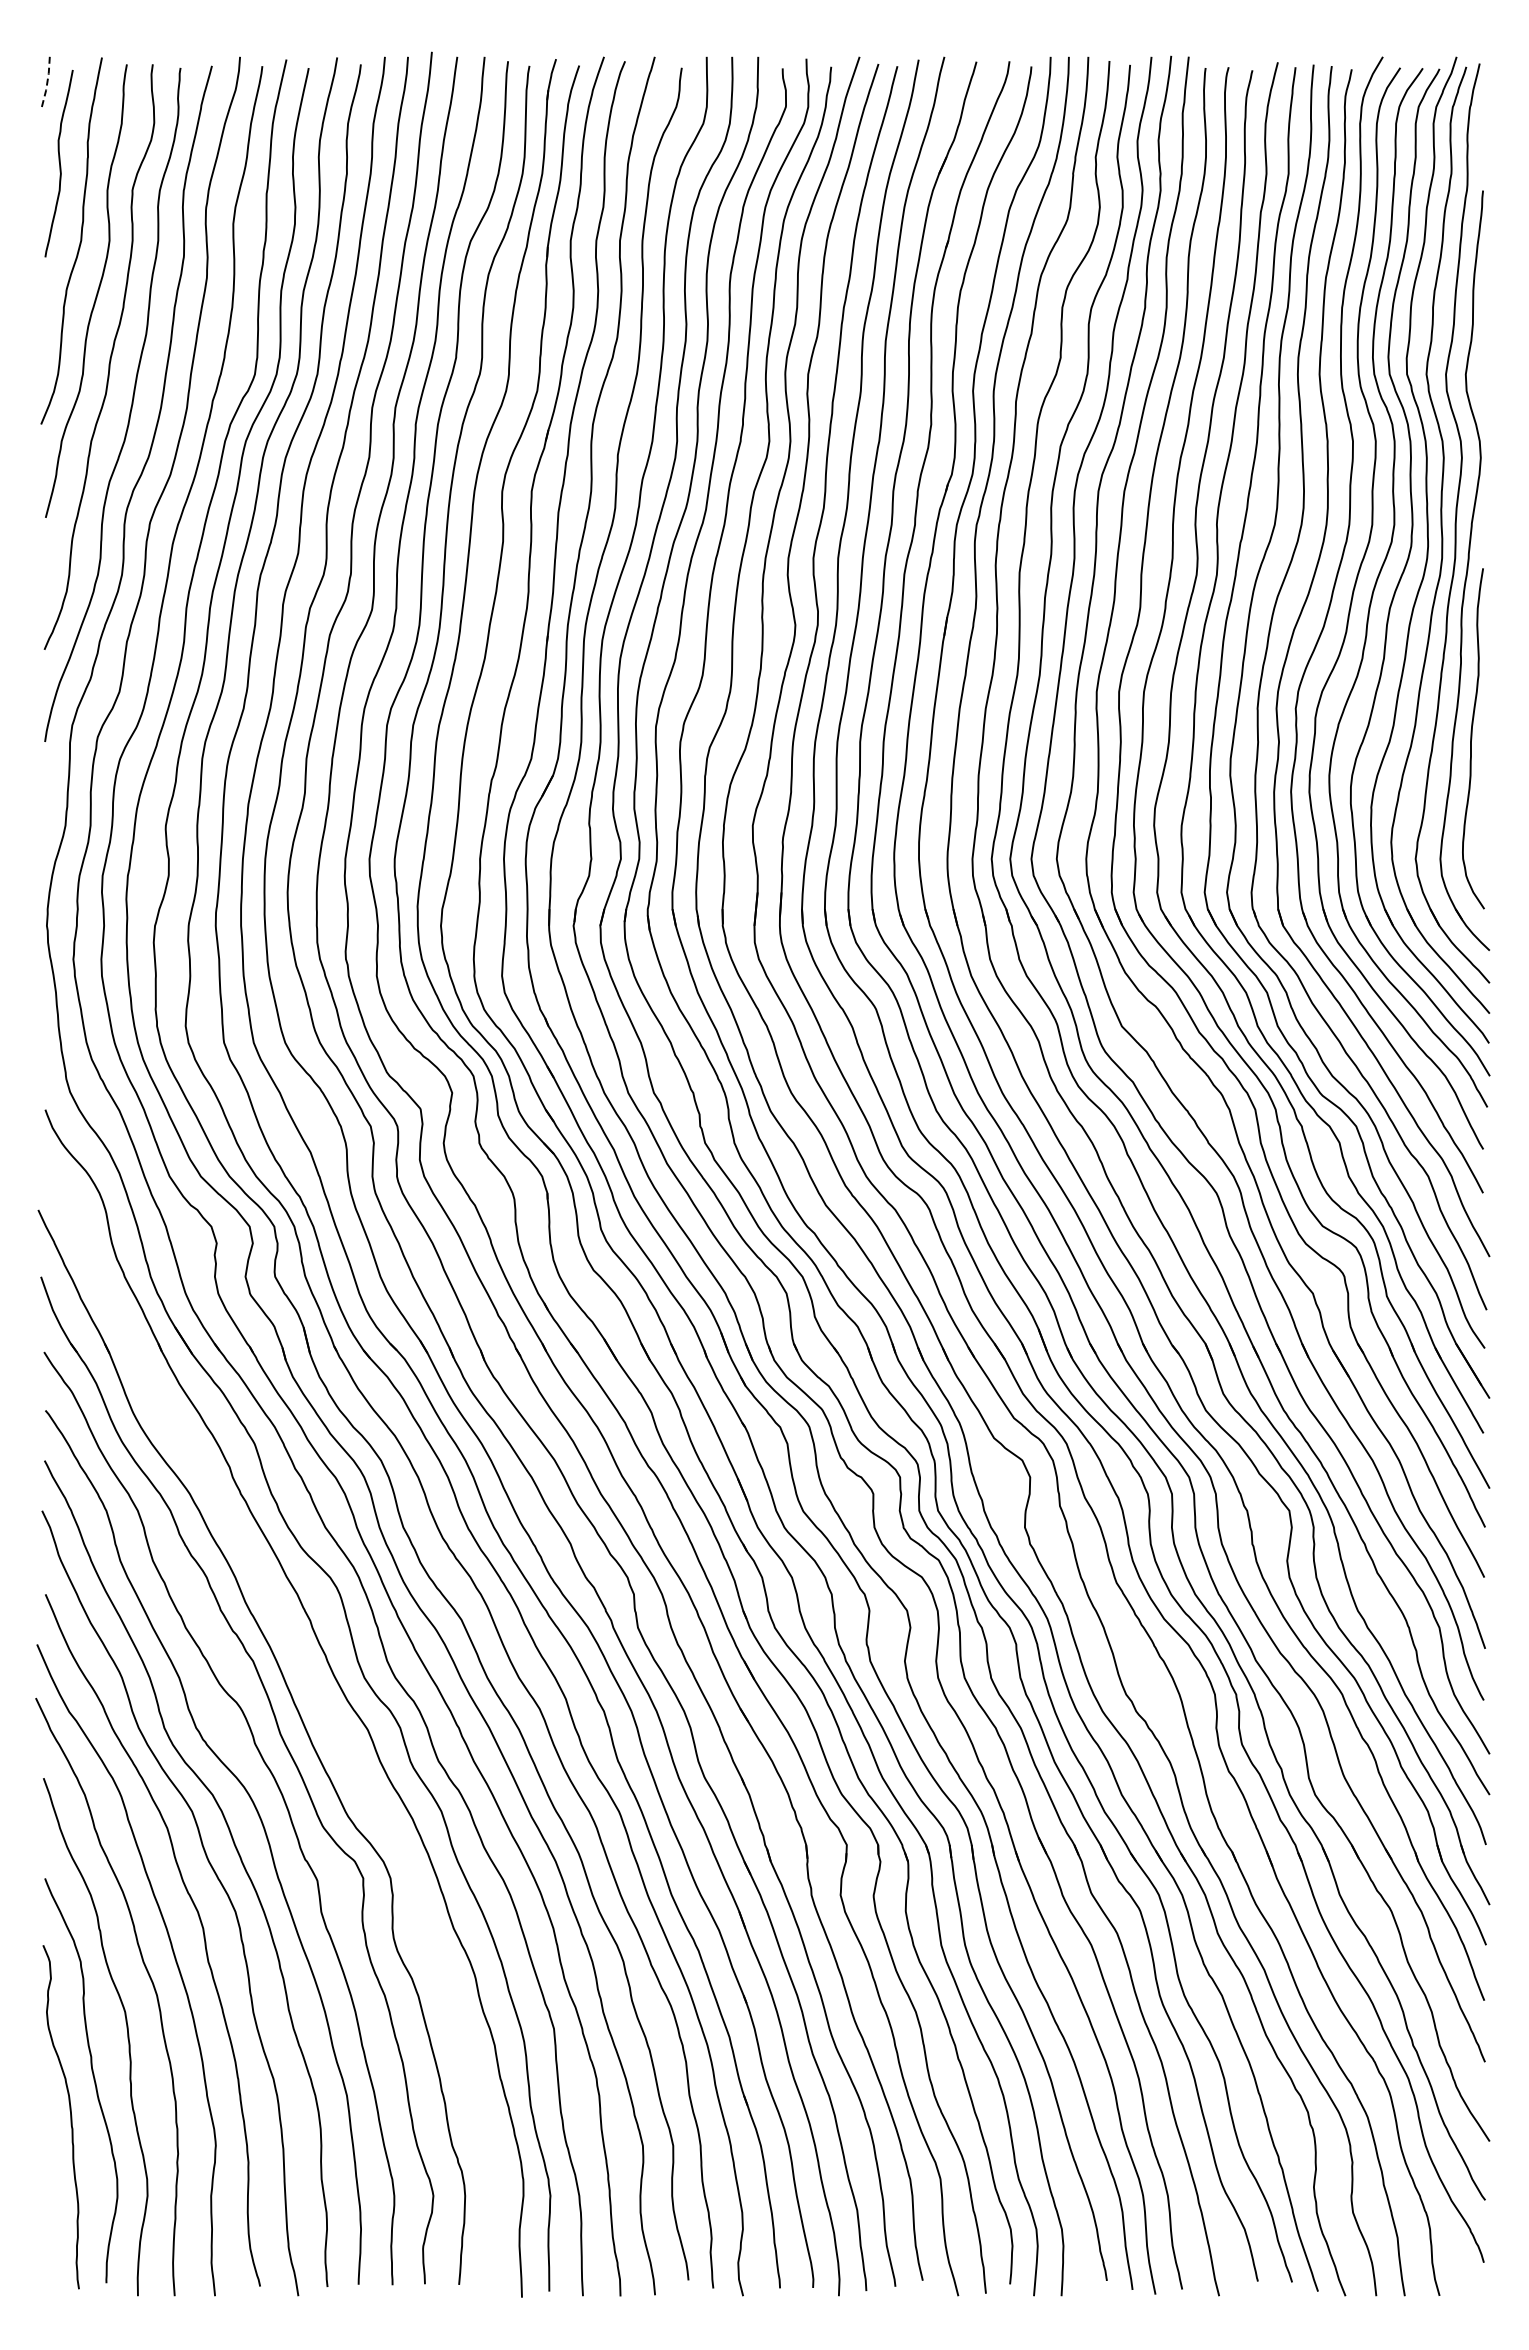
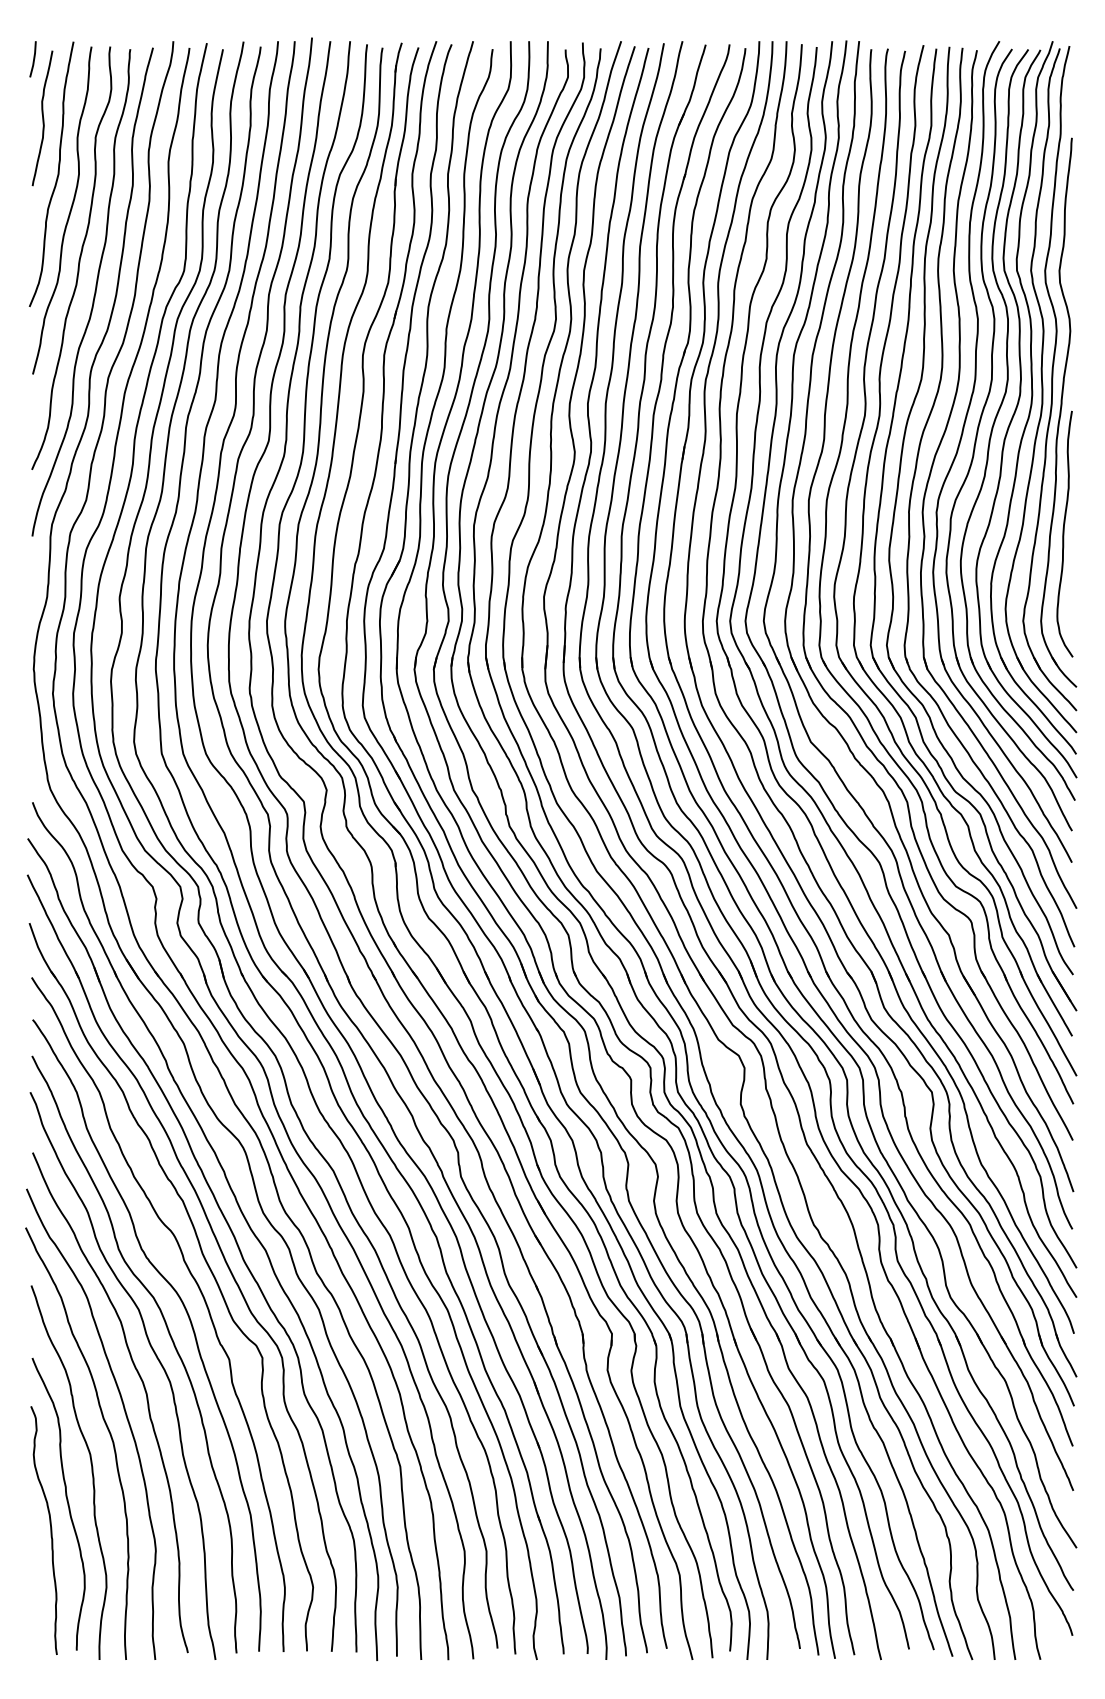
line: (47, 82) -> (34, 59), dashed -> solid
part: (316, 1697) -> (228, 1227), added

